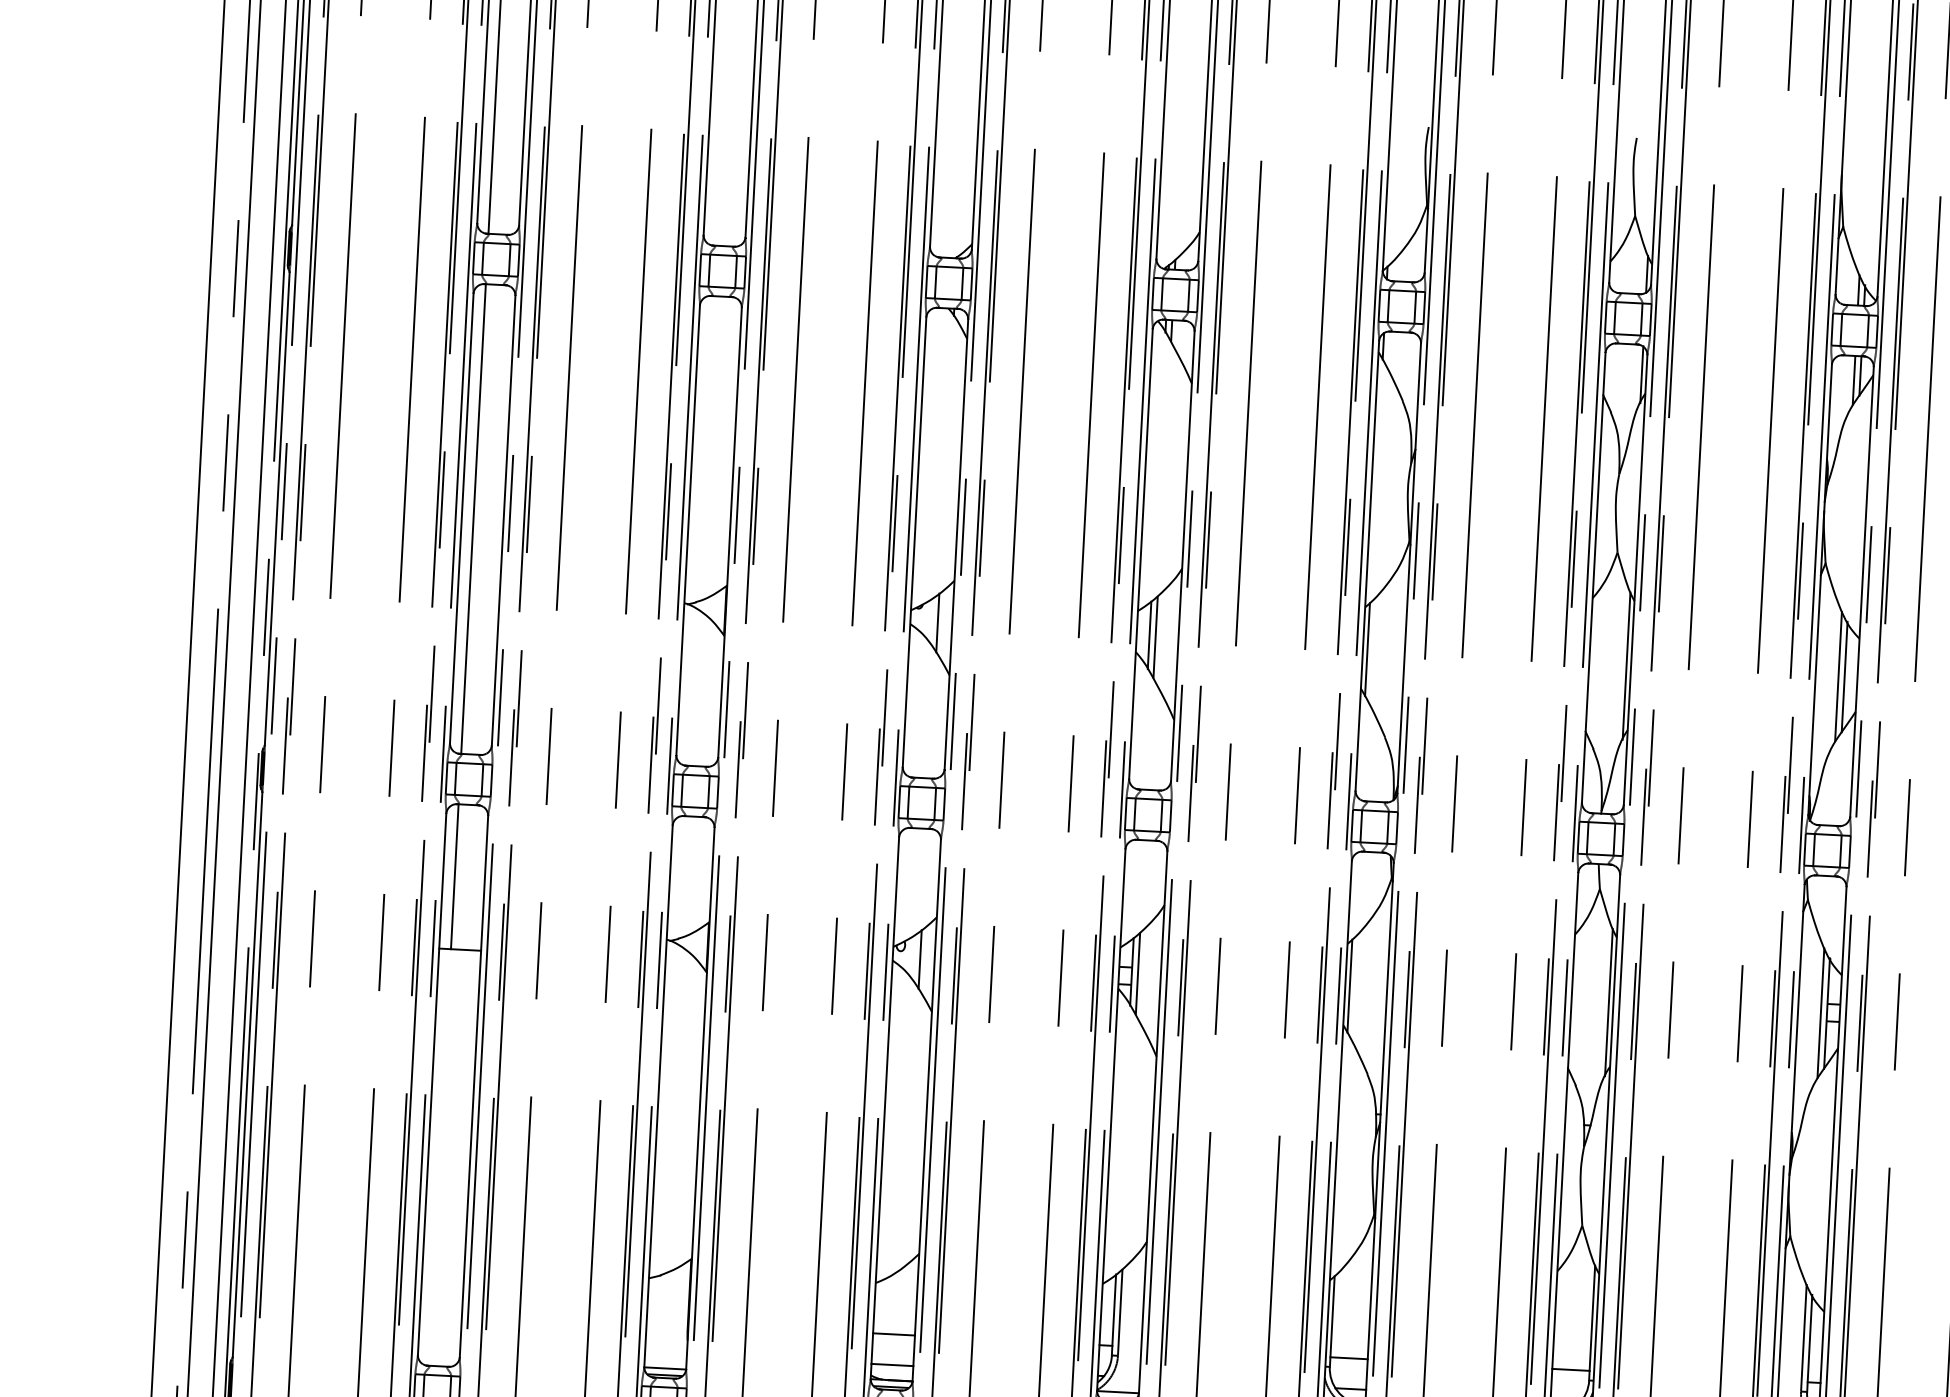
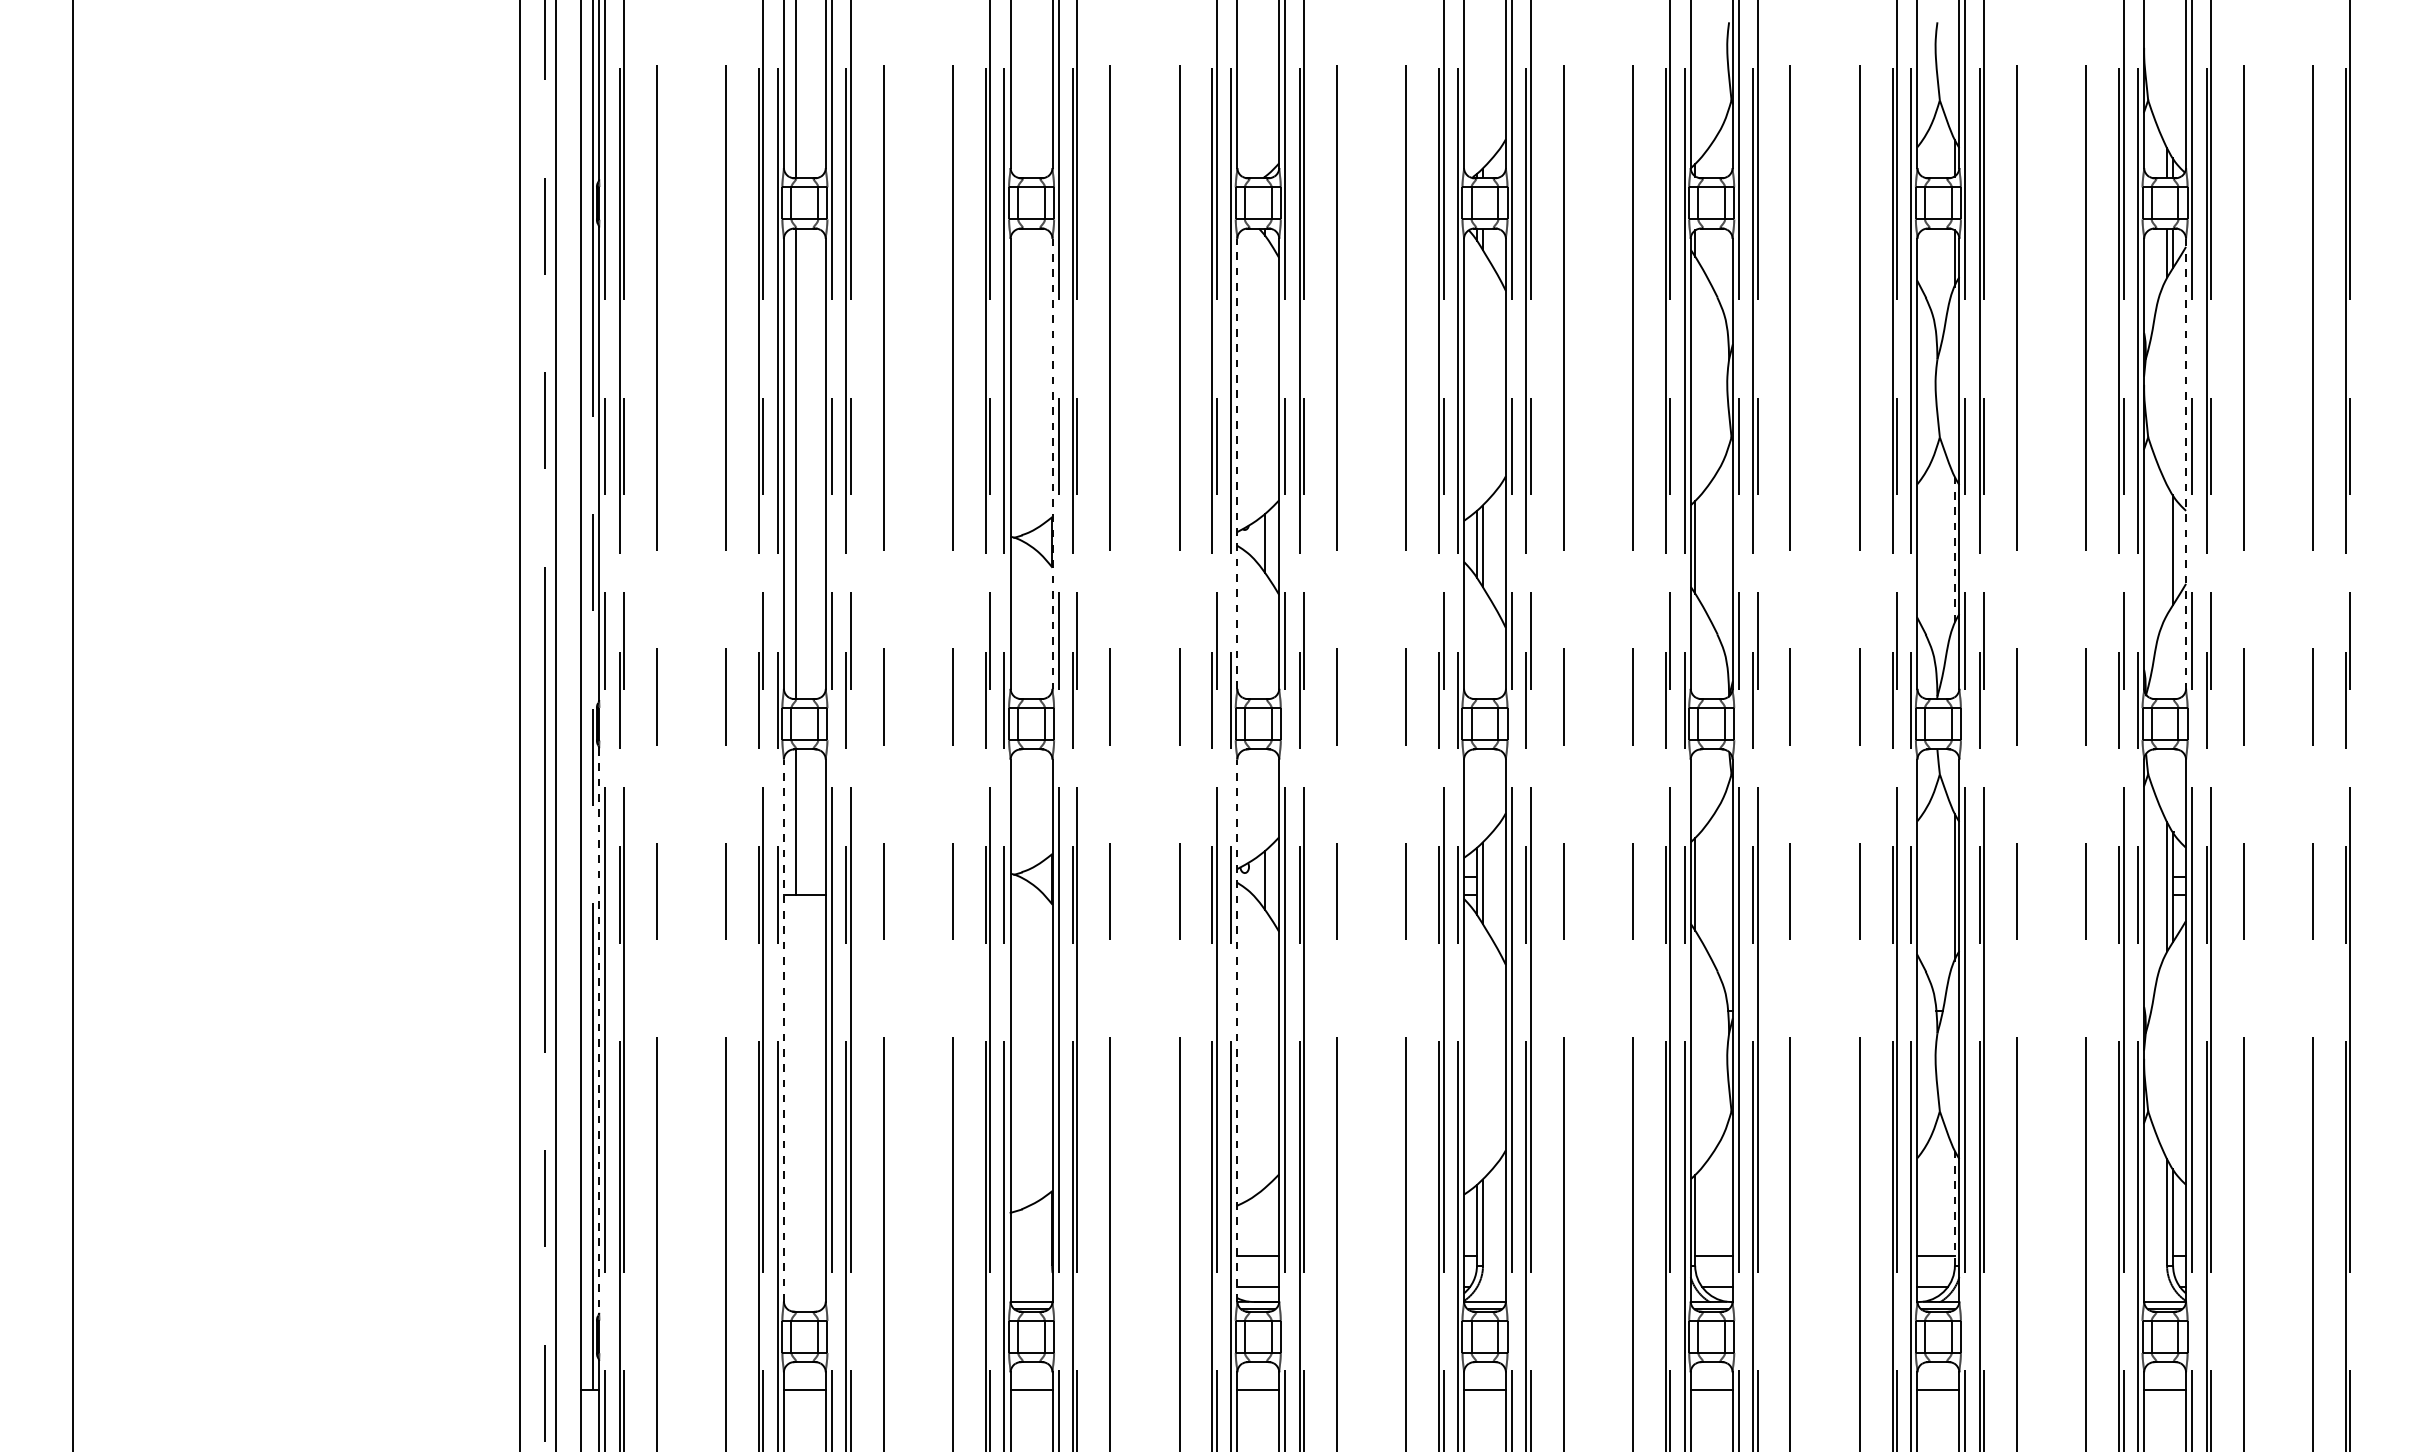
line: (729, 533) -> (1052, 464), solid -> dashed
line: (914, 541) -> (1237, 463), solid -> dashed
line: (1862, 592) -> (2186, 464), solid -> dashed
line: (1626, 666) -> (1954, 550), solid -> dashed
line: (1838, 676) -> (2167, 549), removed
line: (247, 1075) -> (599, 1031), solid -> dashed
line: (431, 1084) -> (783, 1030), solid -> dashed
line: (885, 1108) -> (1237, 1030), solid -> dashed
line: (1591, 1323) -> (1954, 1208), solid -> dashed

